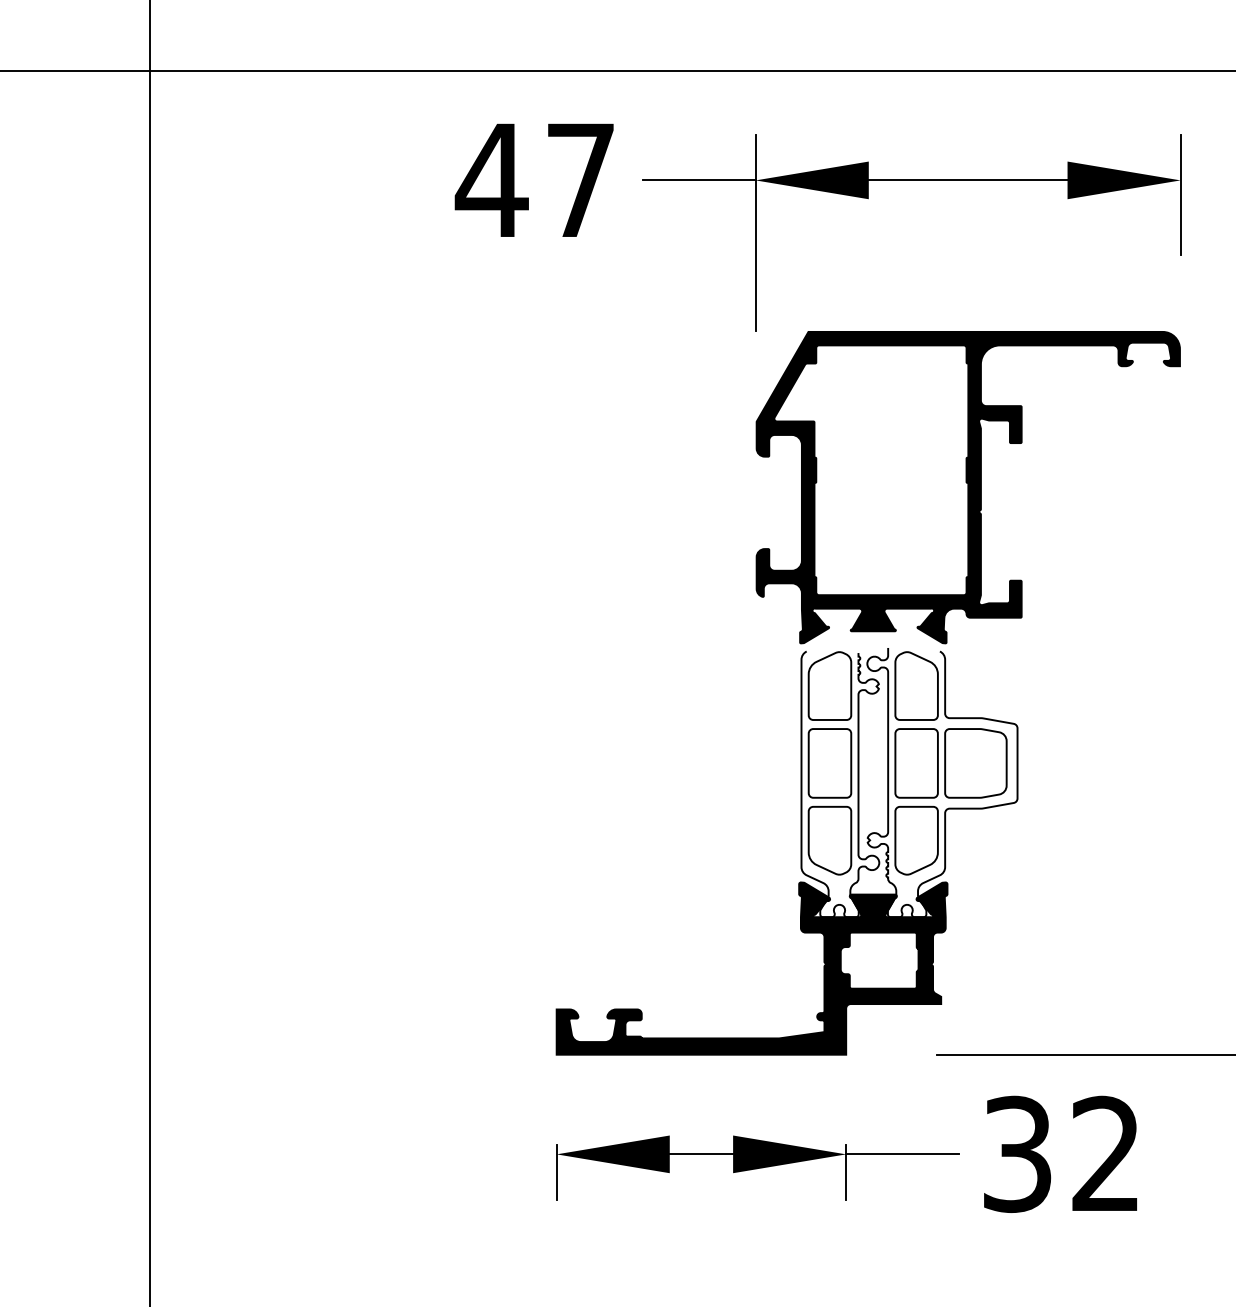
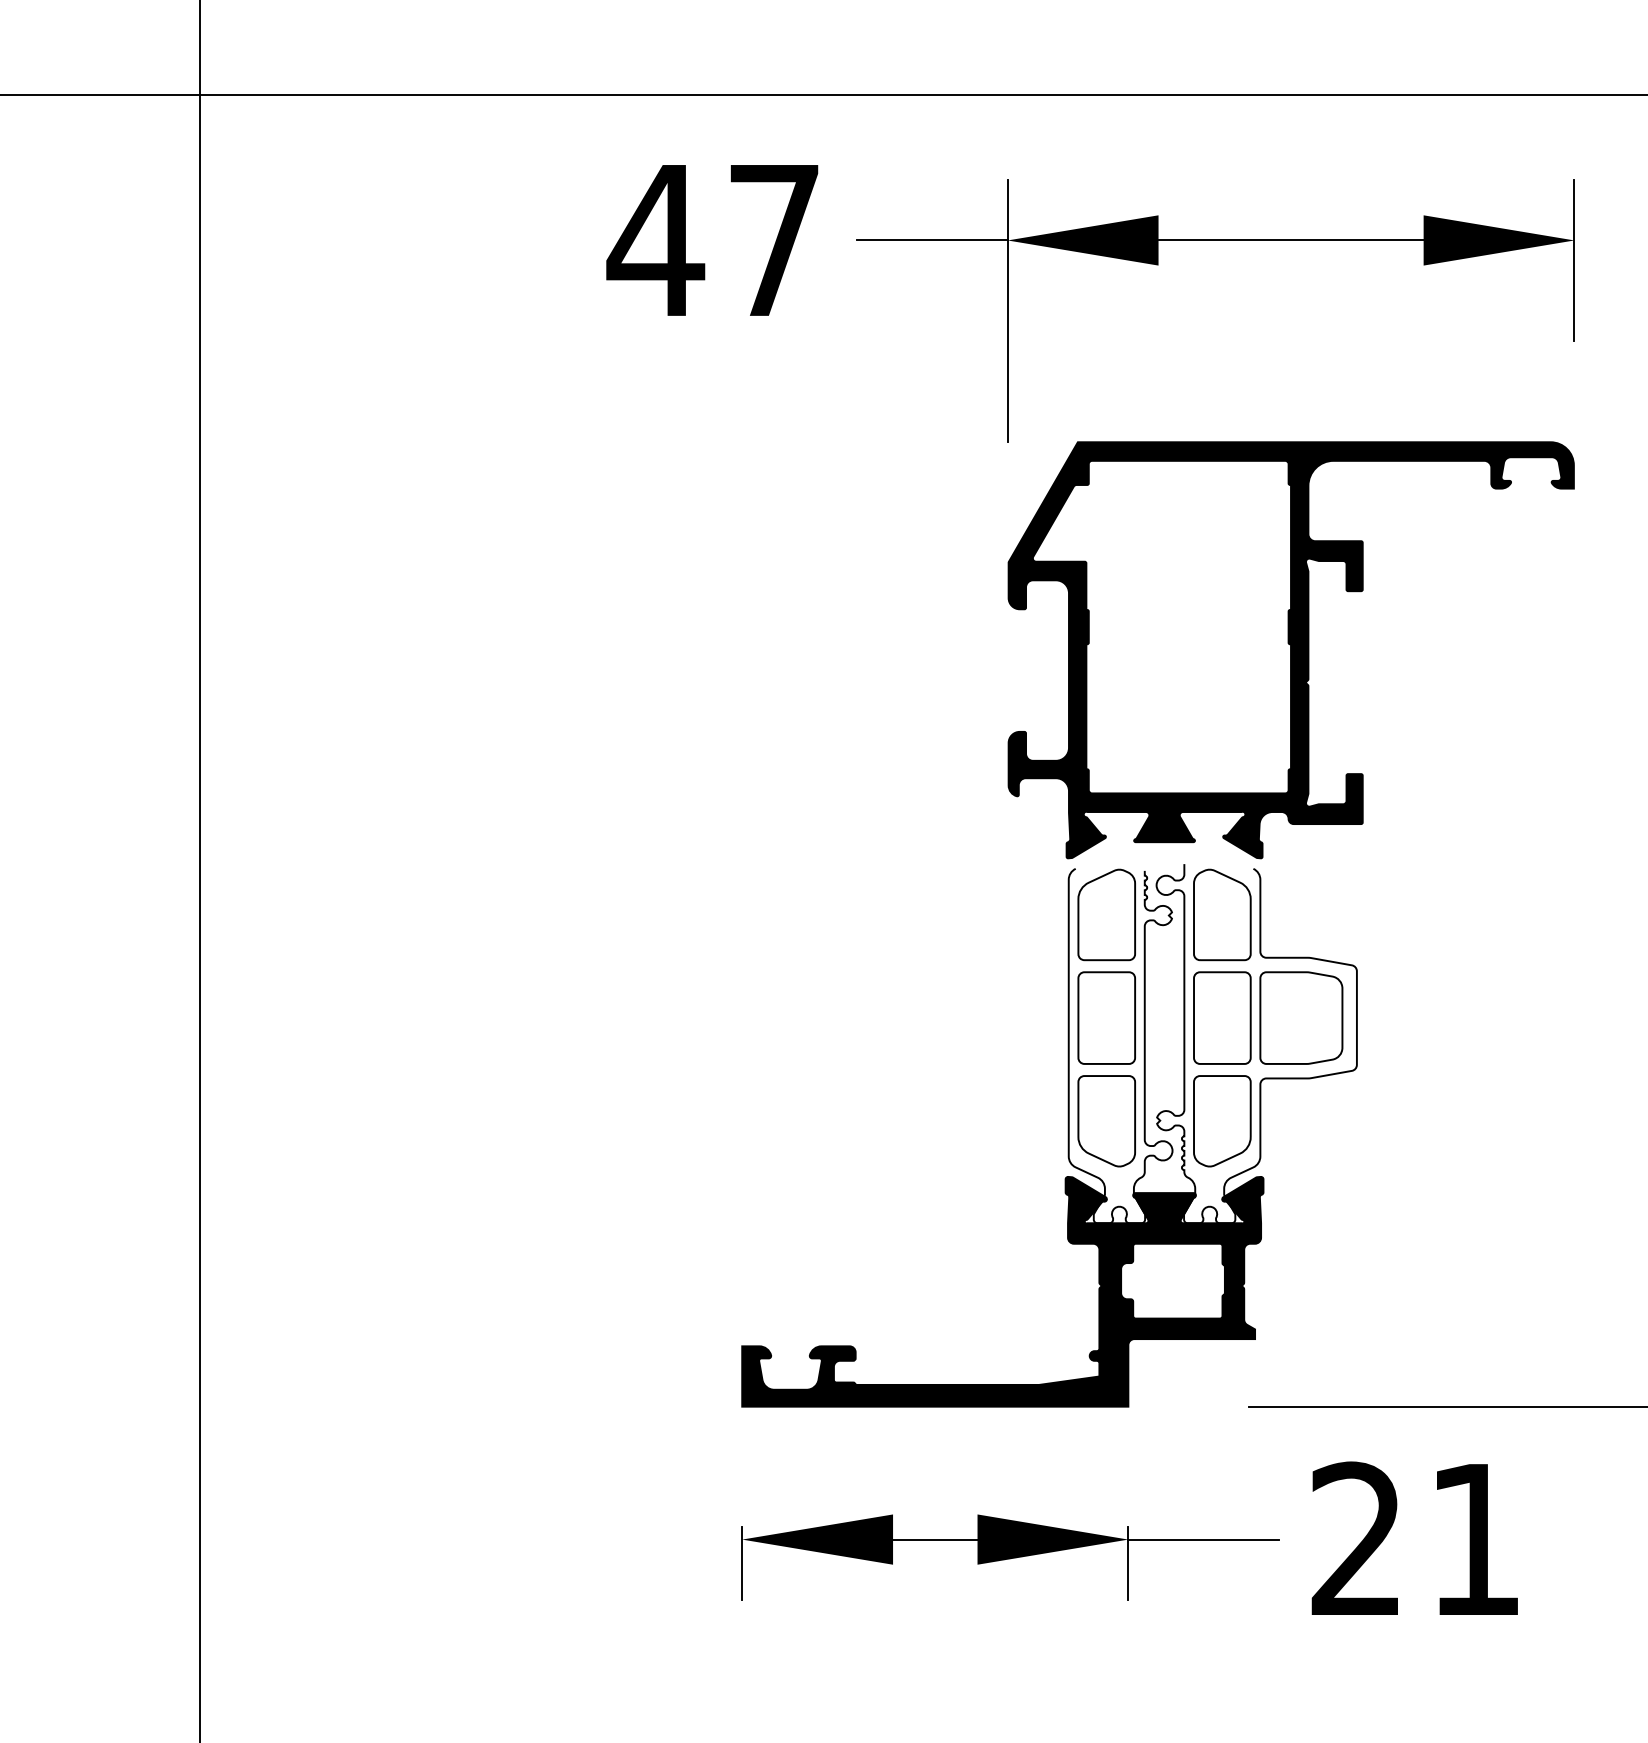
text: (1060, 1154) -> (1414, 1539), 32 -> 21

